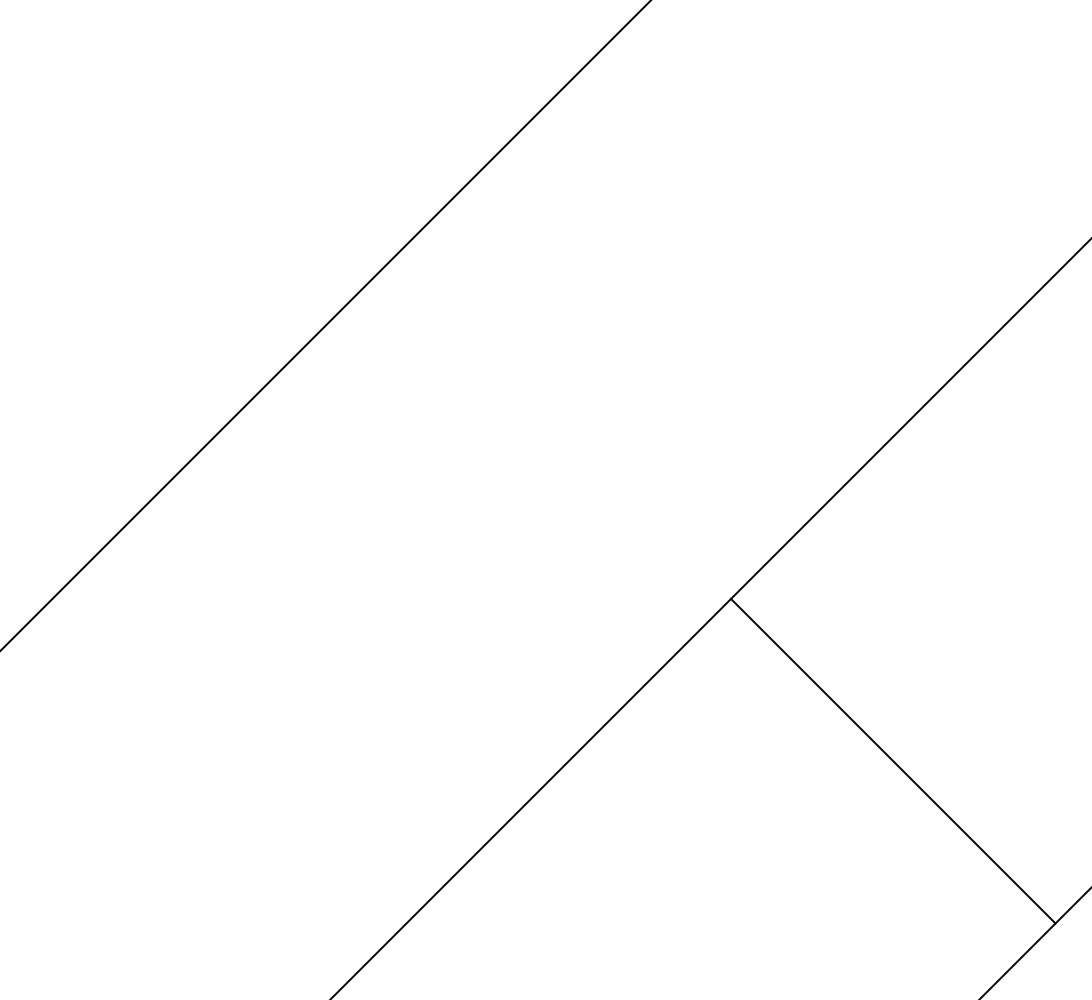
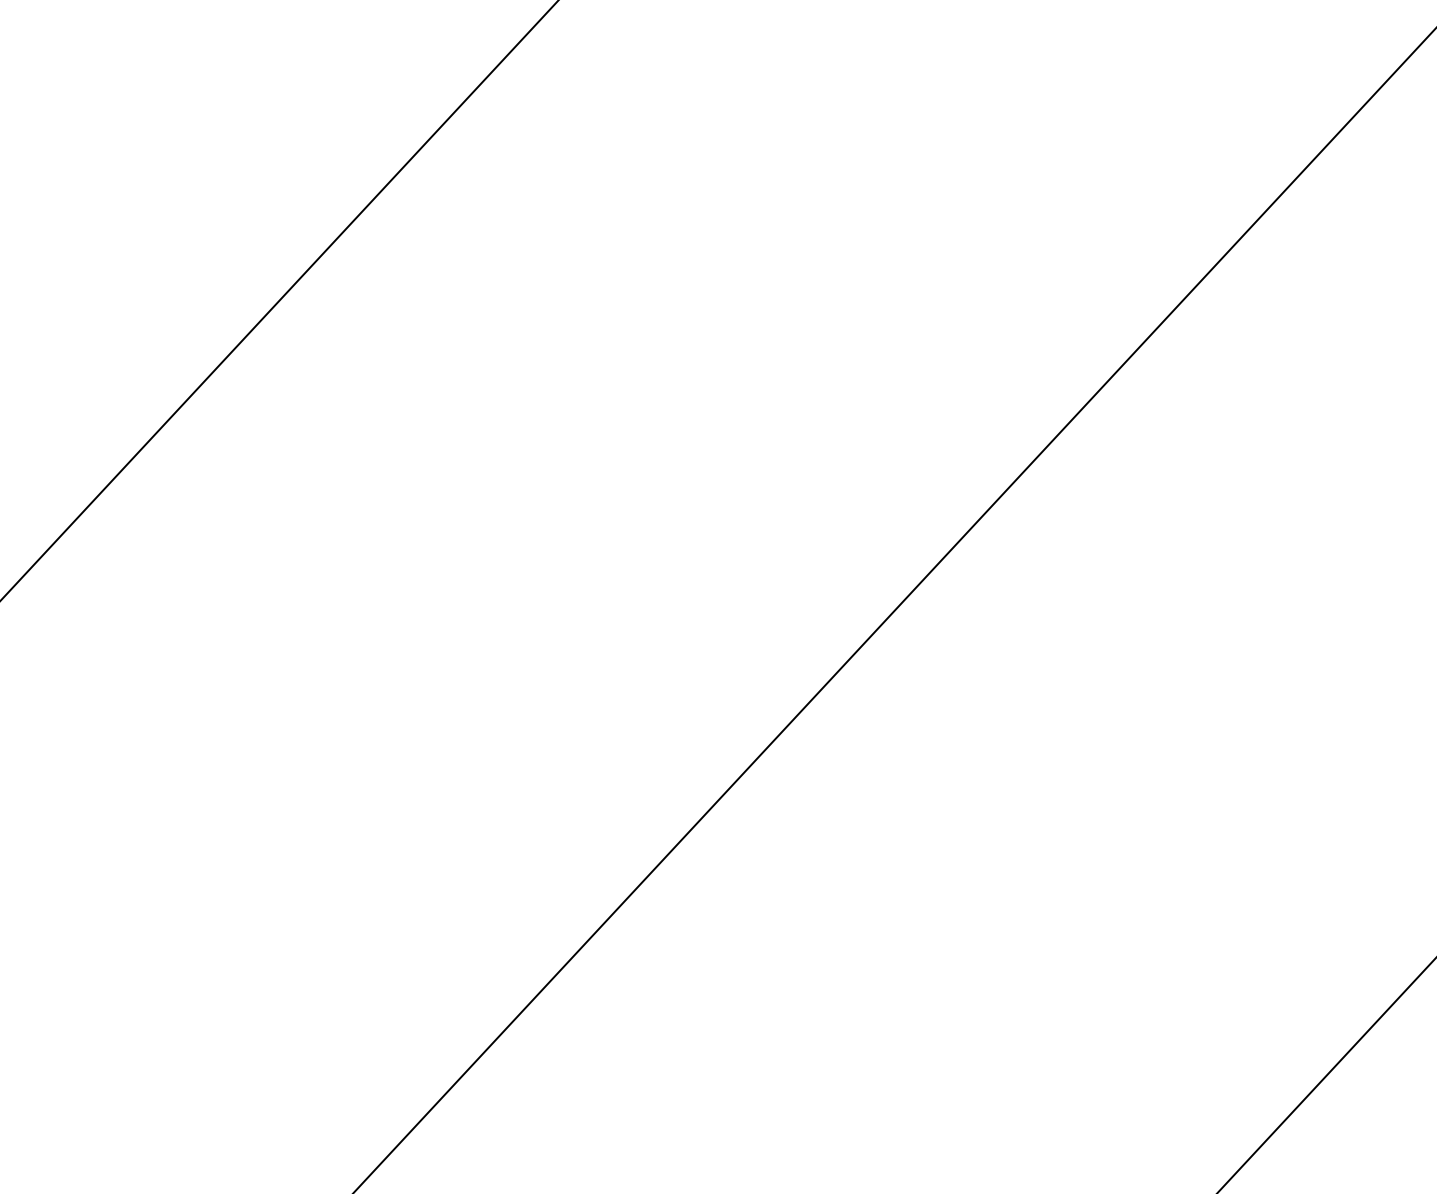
line: (892, 760) -> (1059, 895), removed

